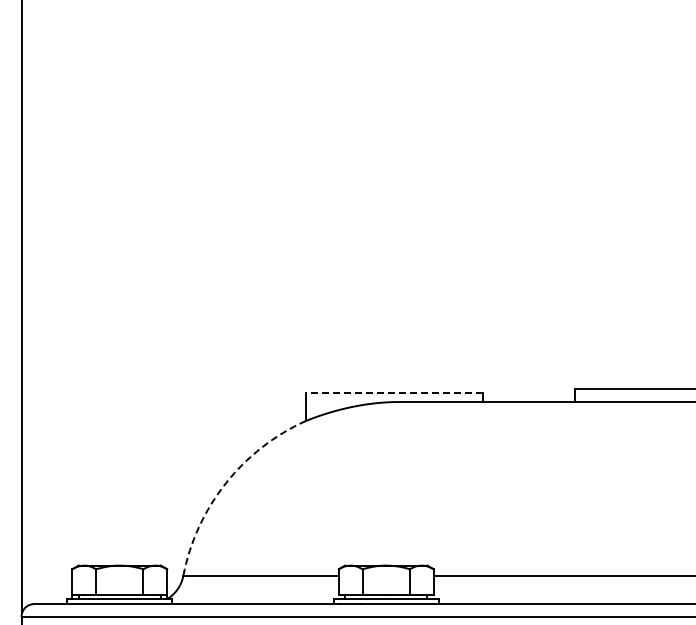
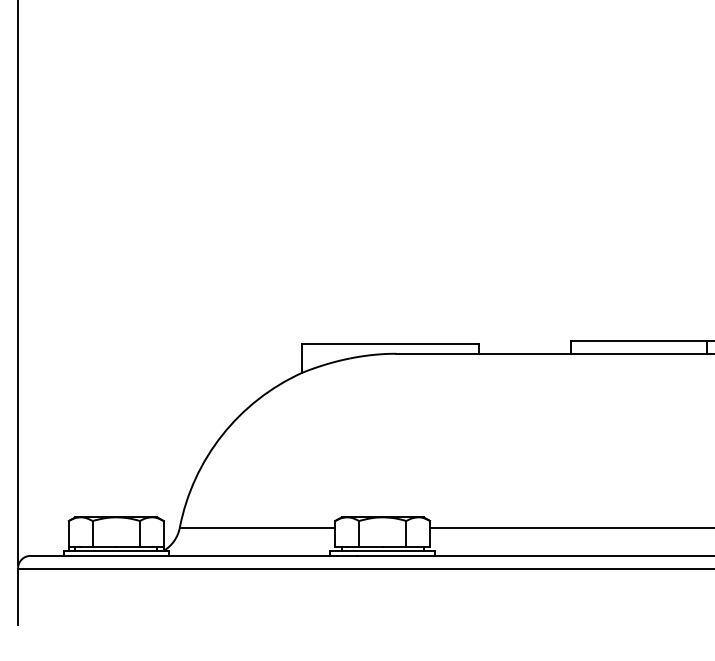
line: (394, 392) -> (390, 344), dashed -> solid
arc: (226, 483) -> (222, 435), dashed -> solid

